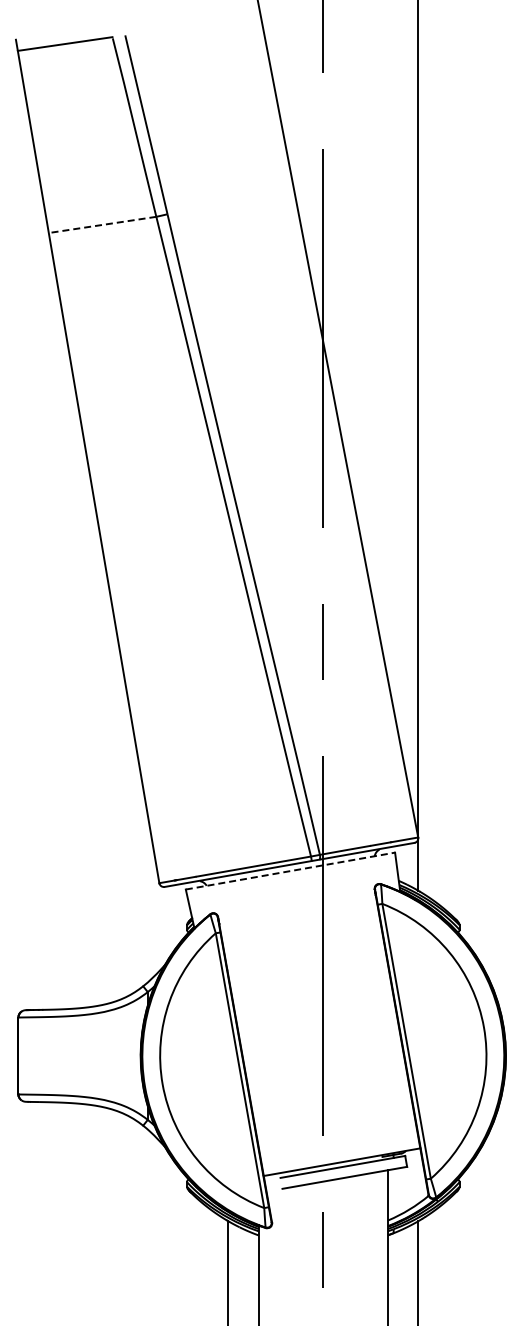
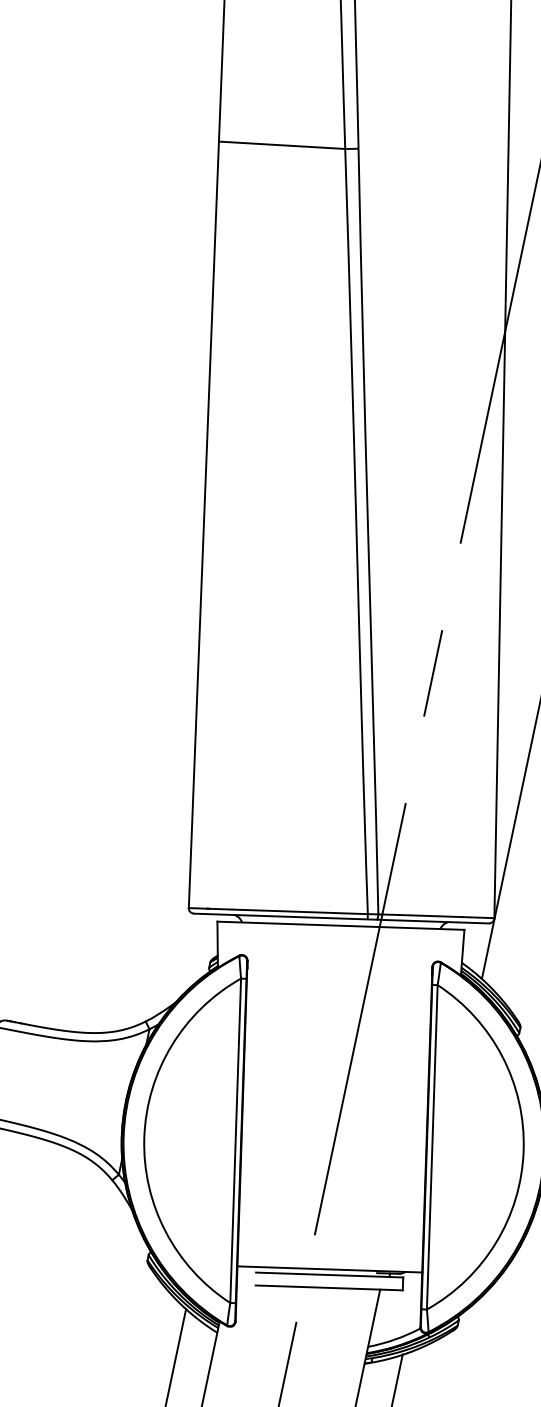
line: (102, 225) -> (281, 145), dashed -> solid
line: (290, 871) -> (340, 926), dashed -> solid

